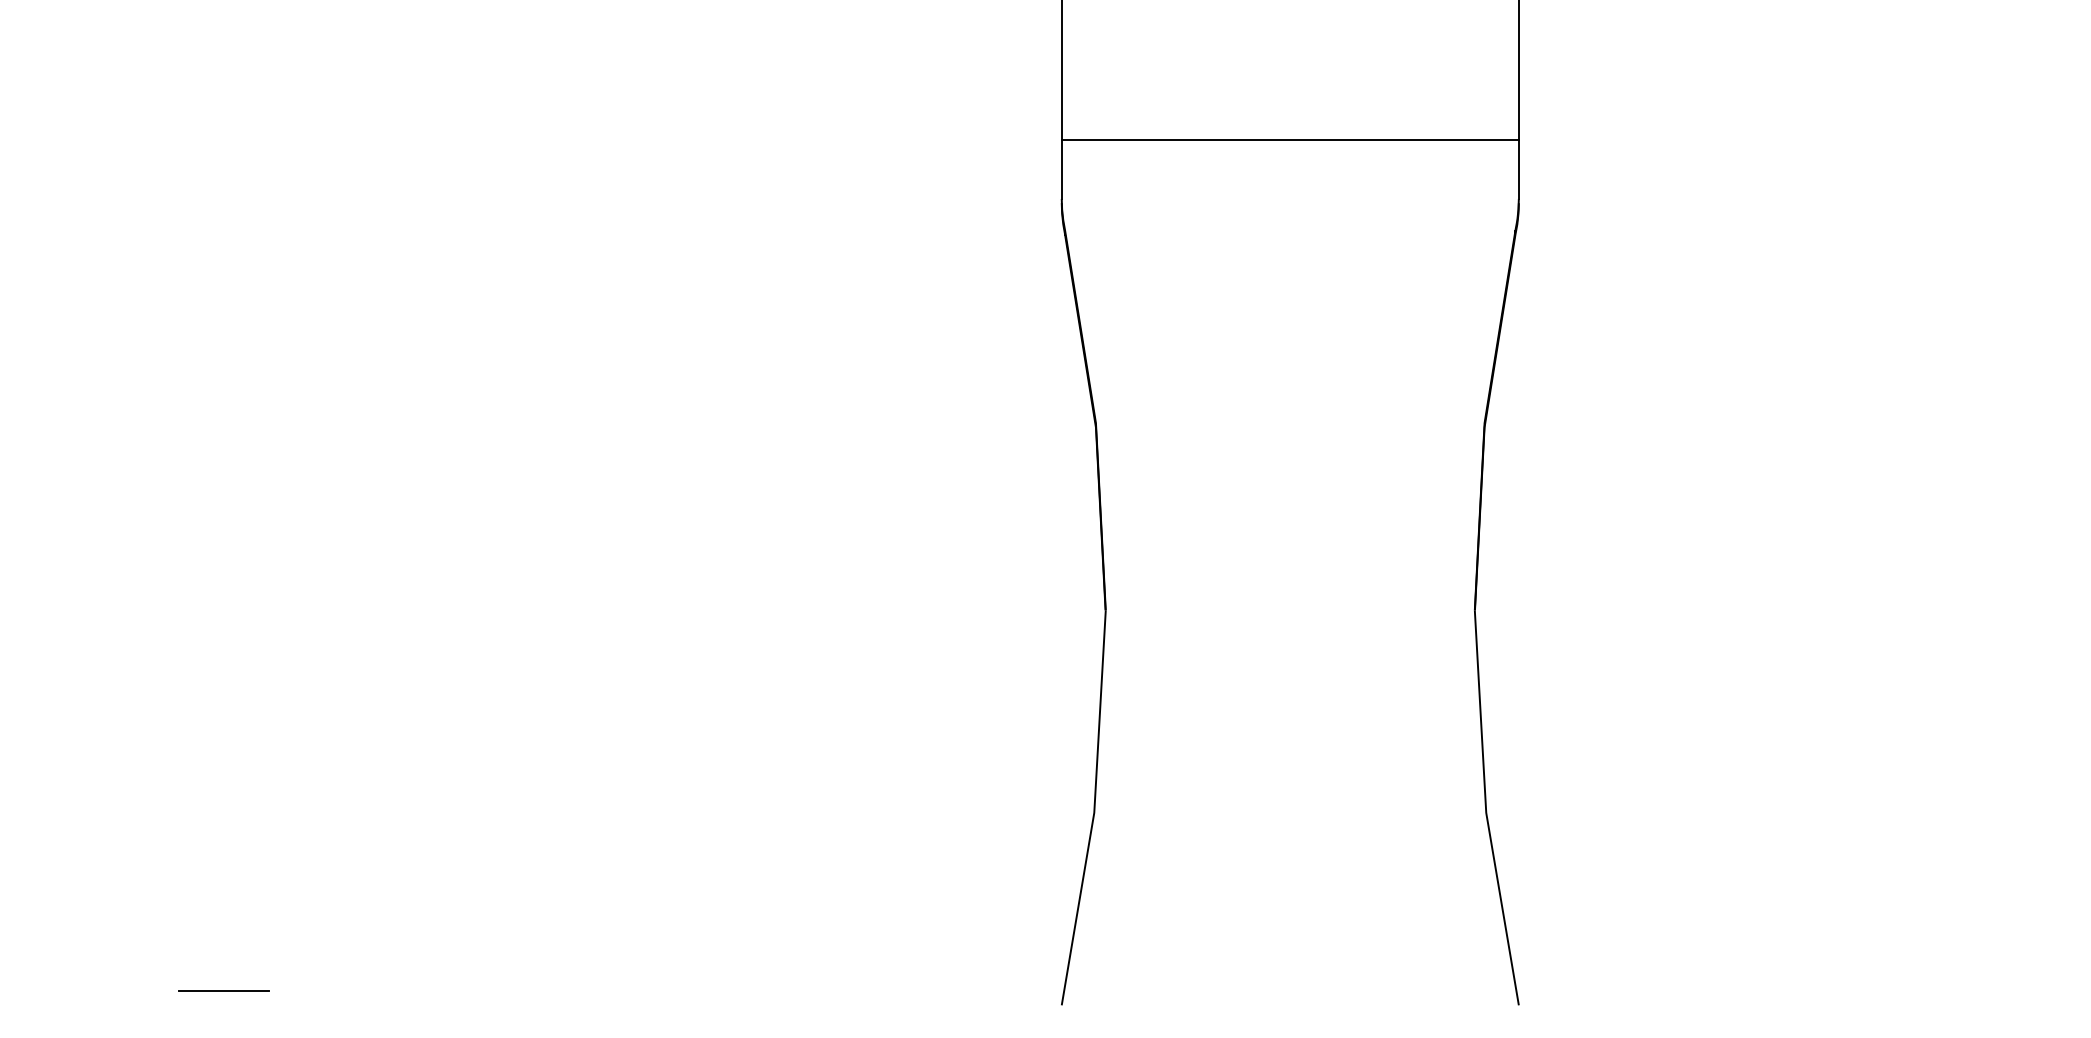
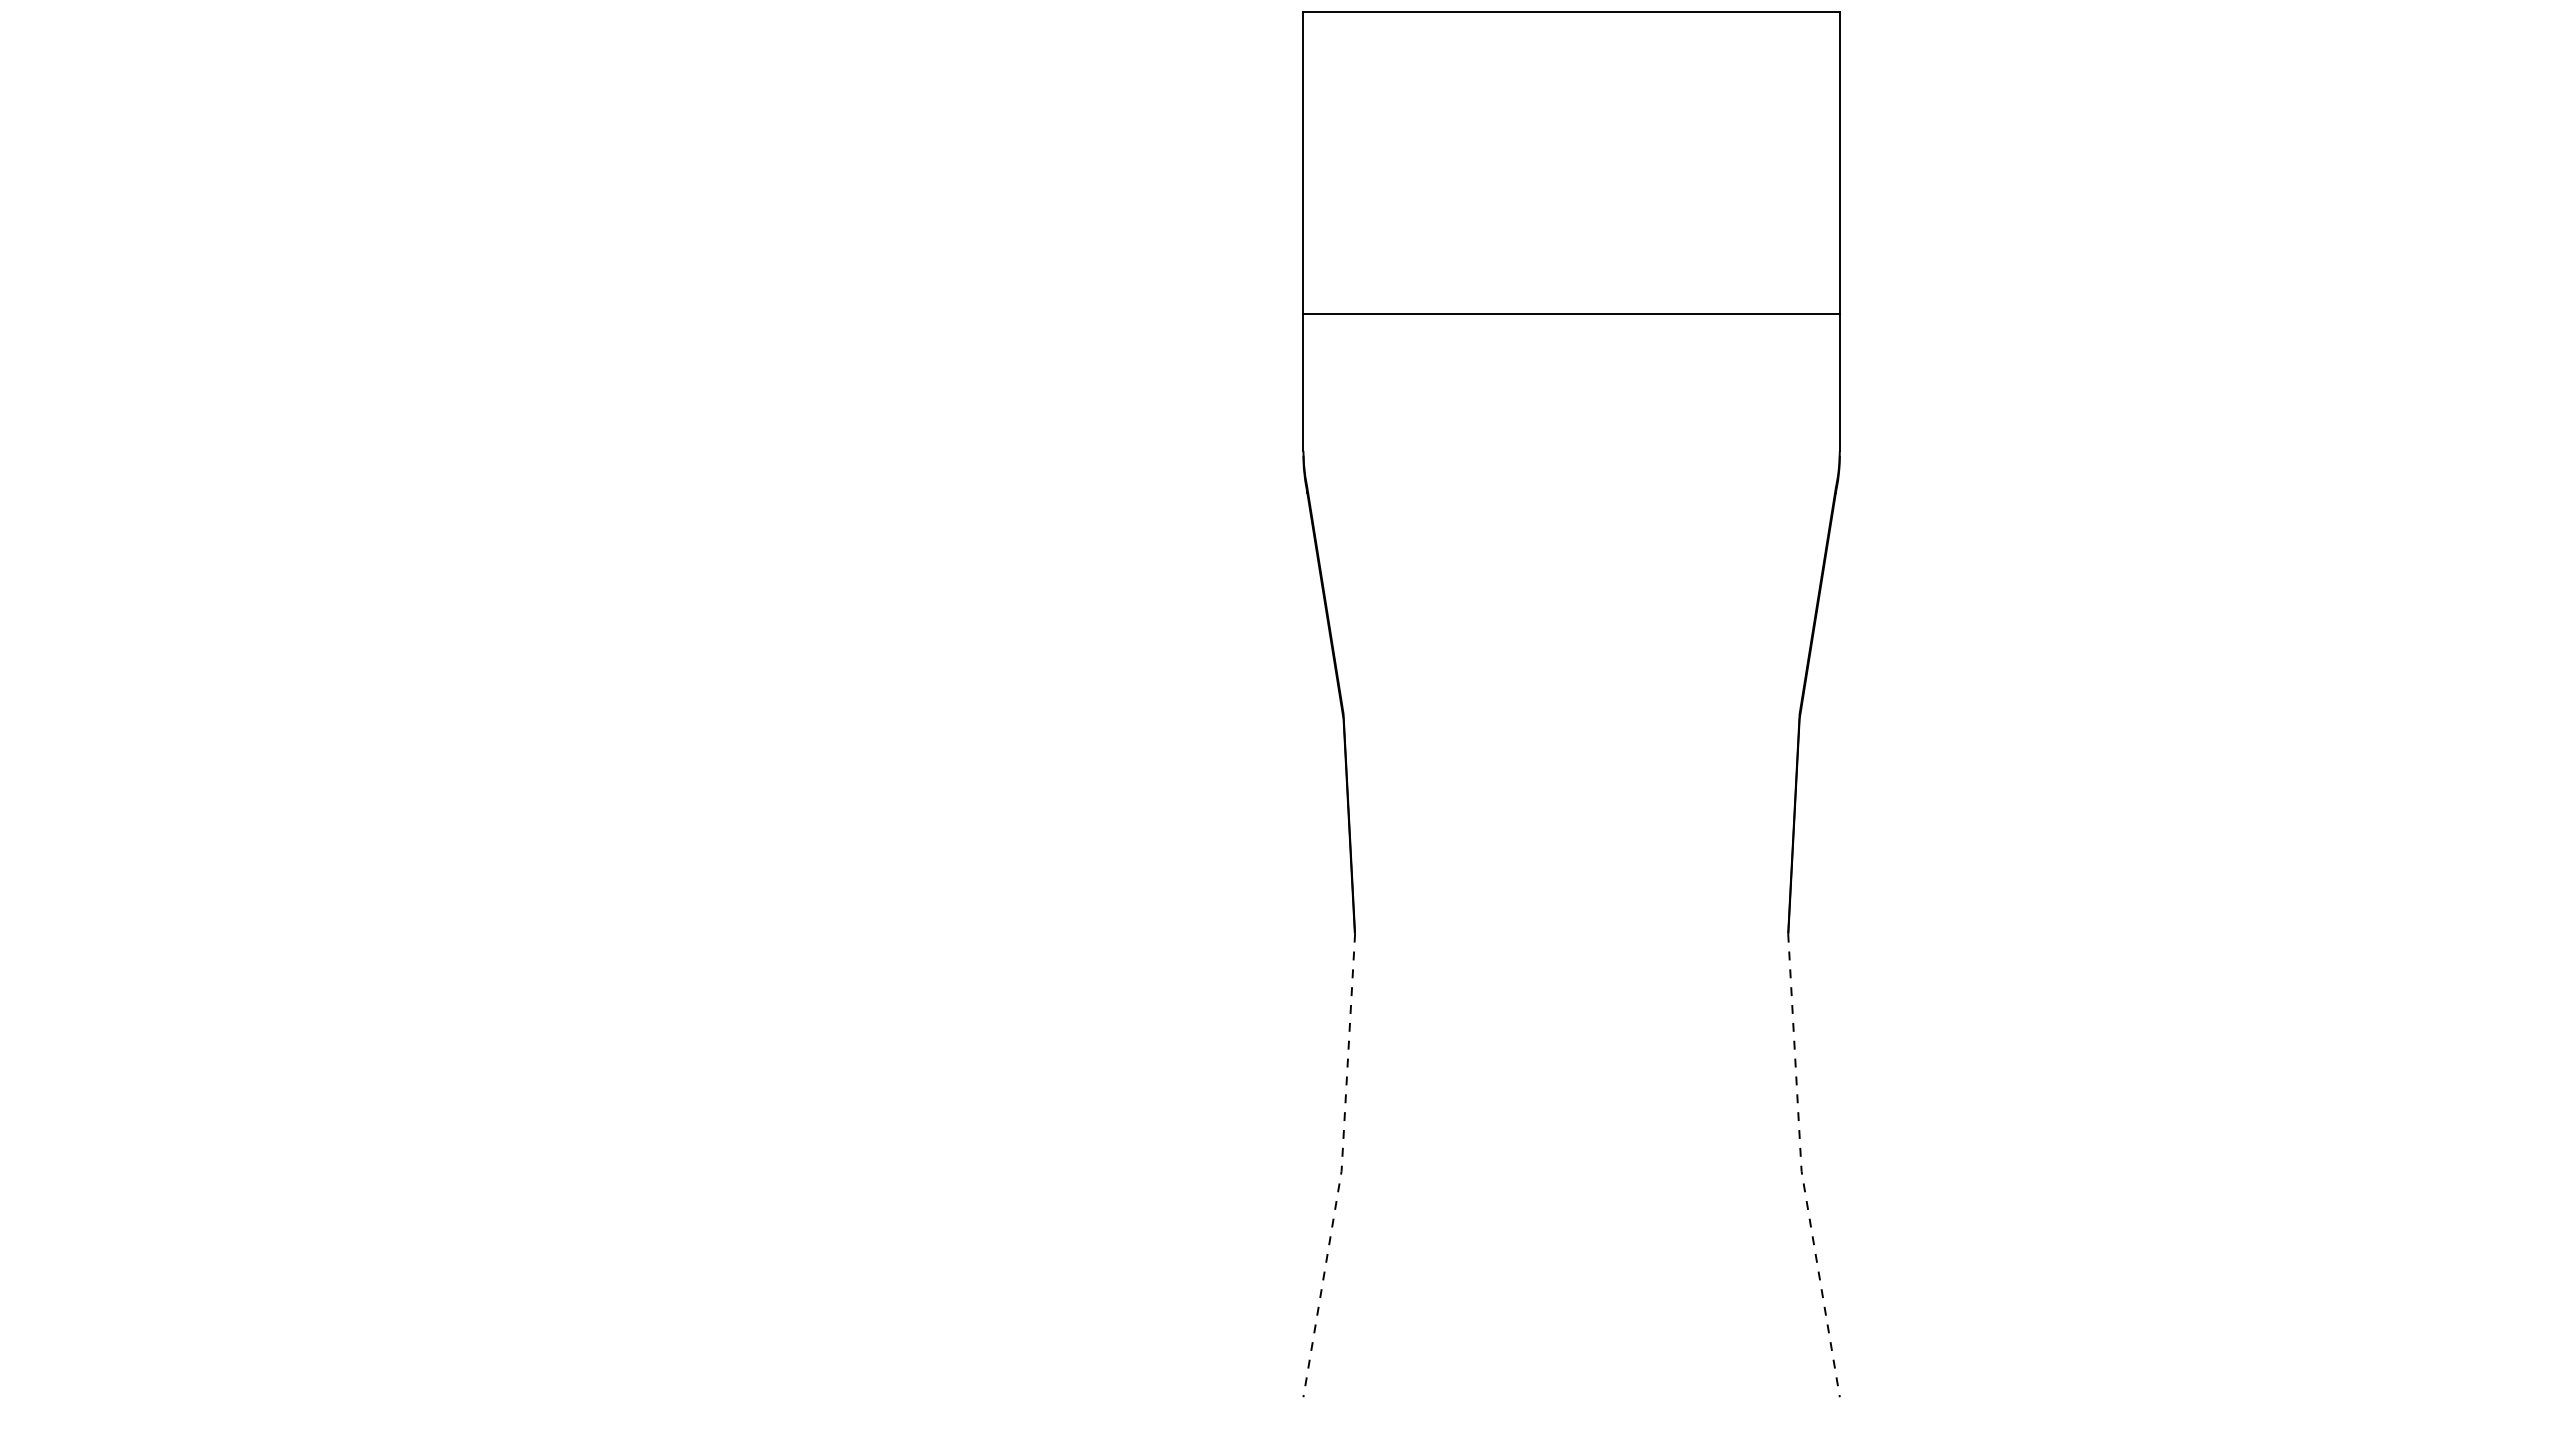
line: (1290, 139) -> (1571, 314), moved
line: (1094, 809) -> (1341, 1167), solid -> dashed
line: (1486, 809) -> (1801, 1167), solid -> dashed
line: (223, 990) -> (319, 1379), removed

